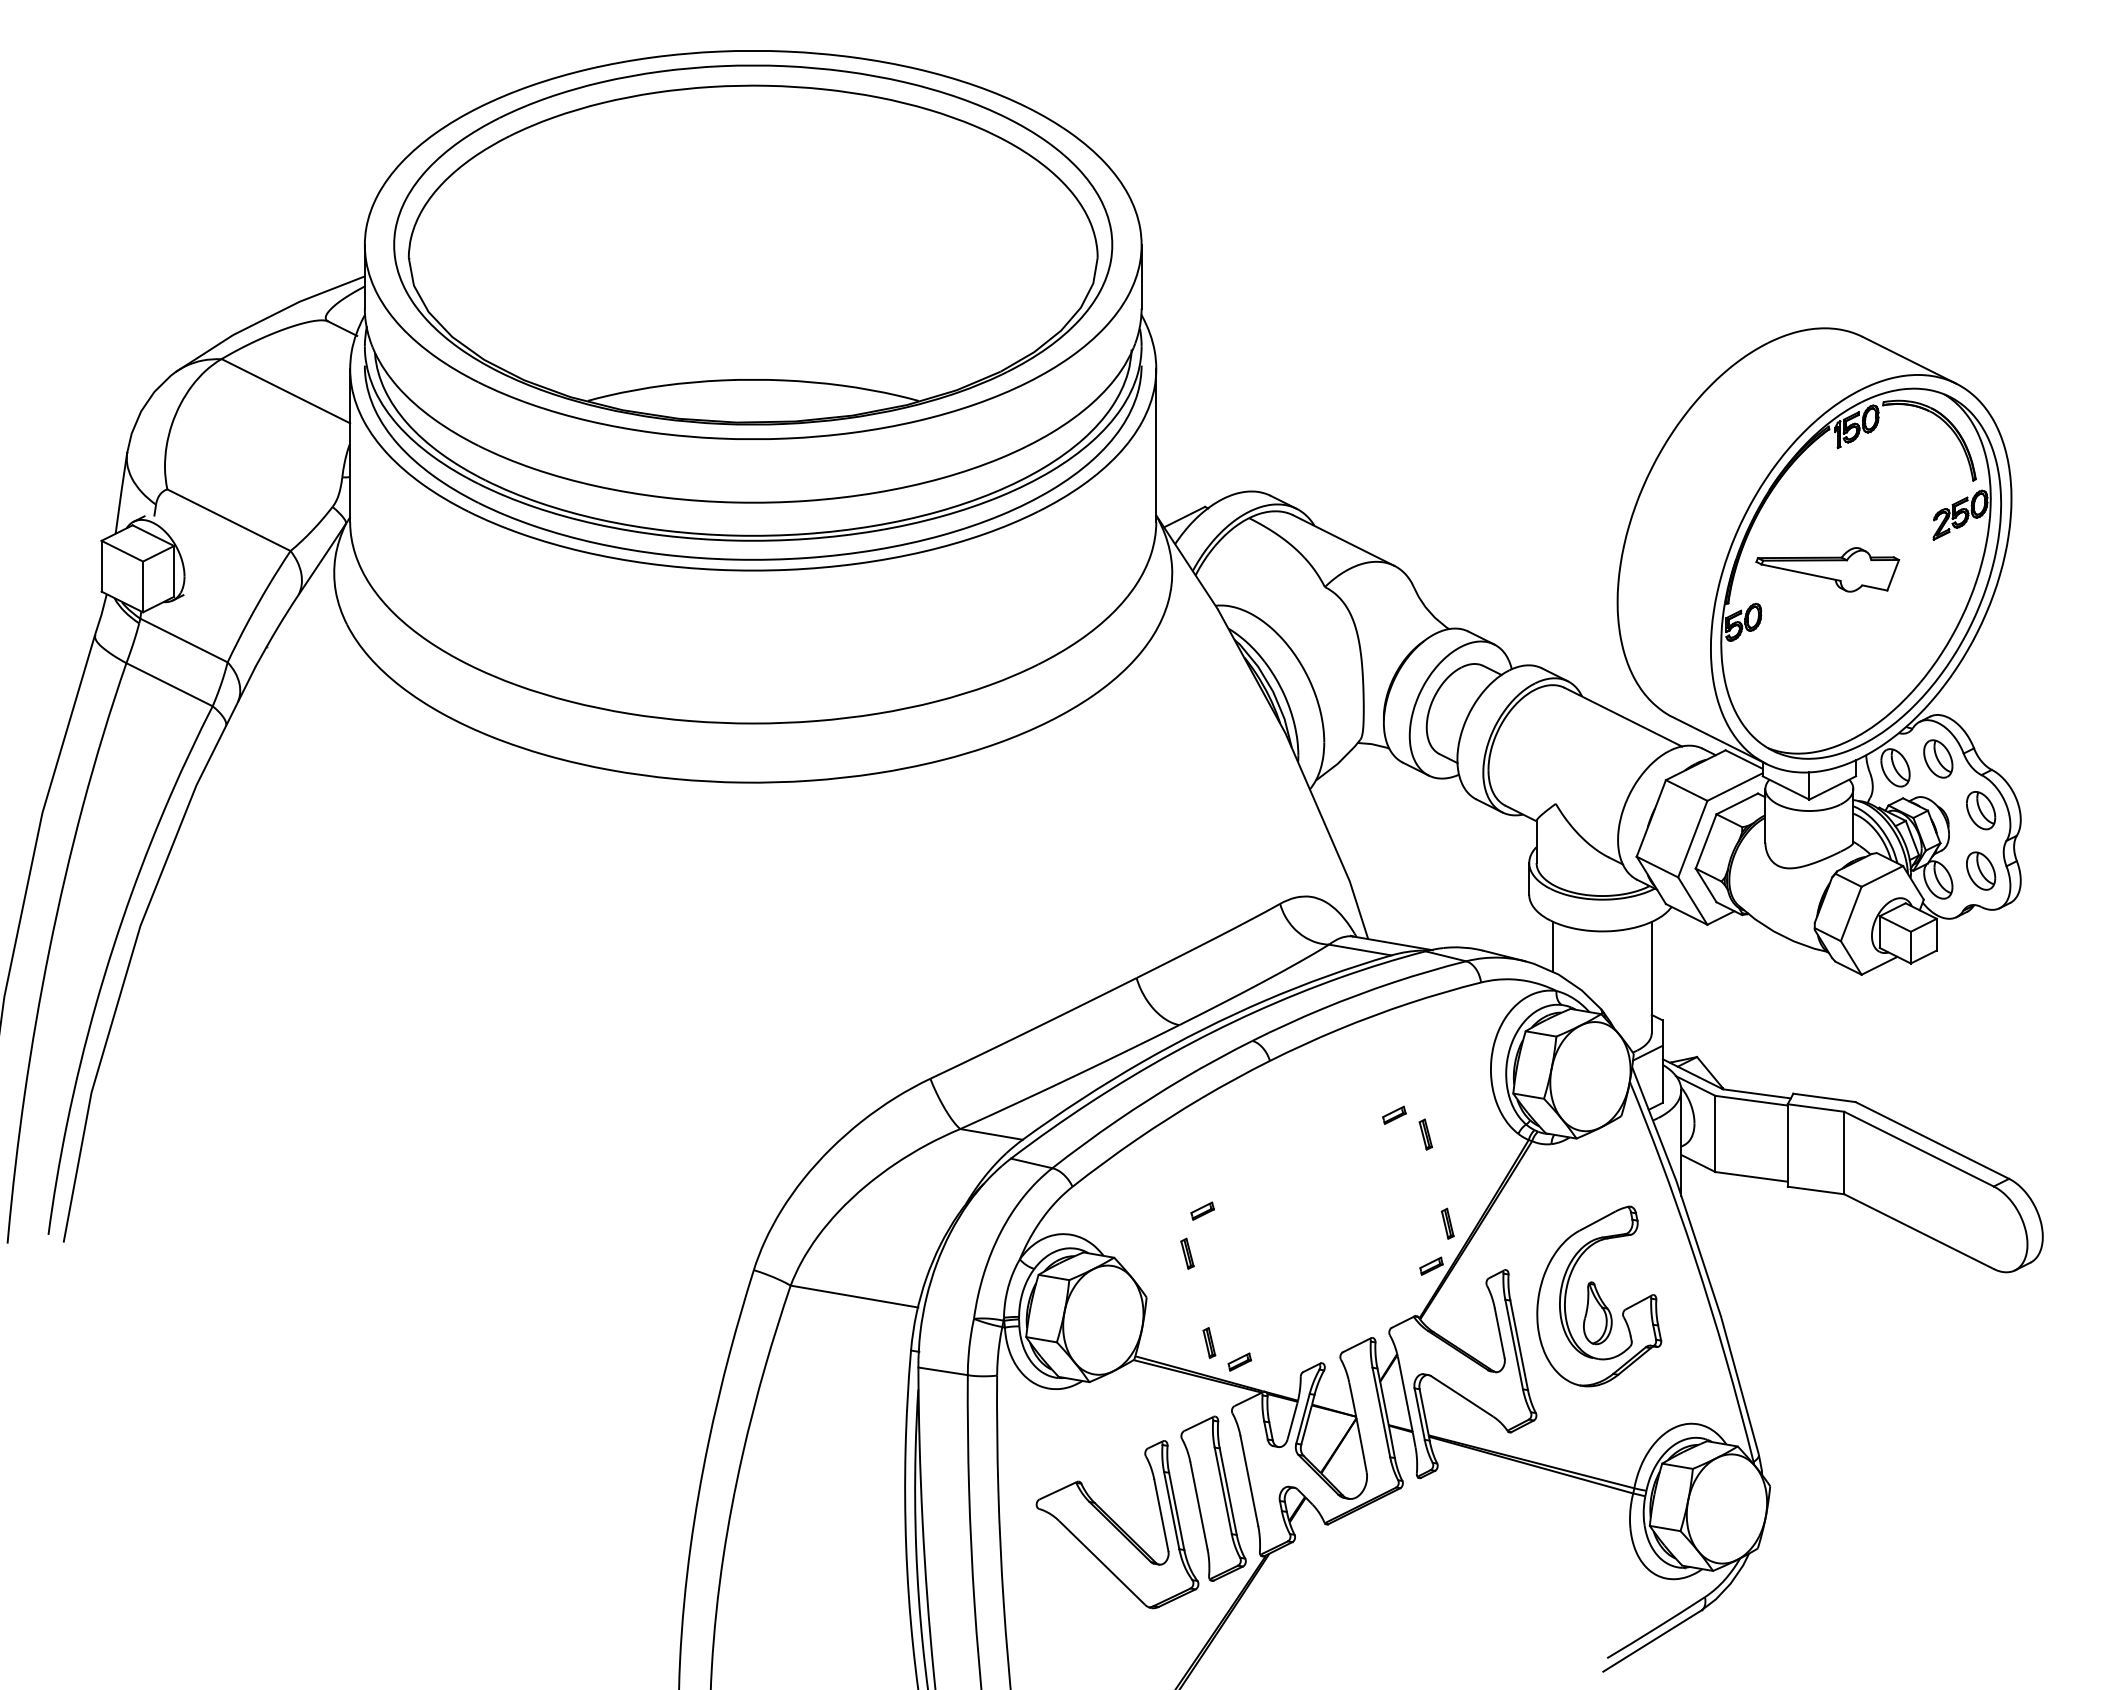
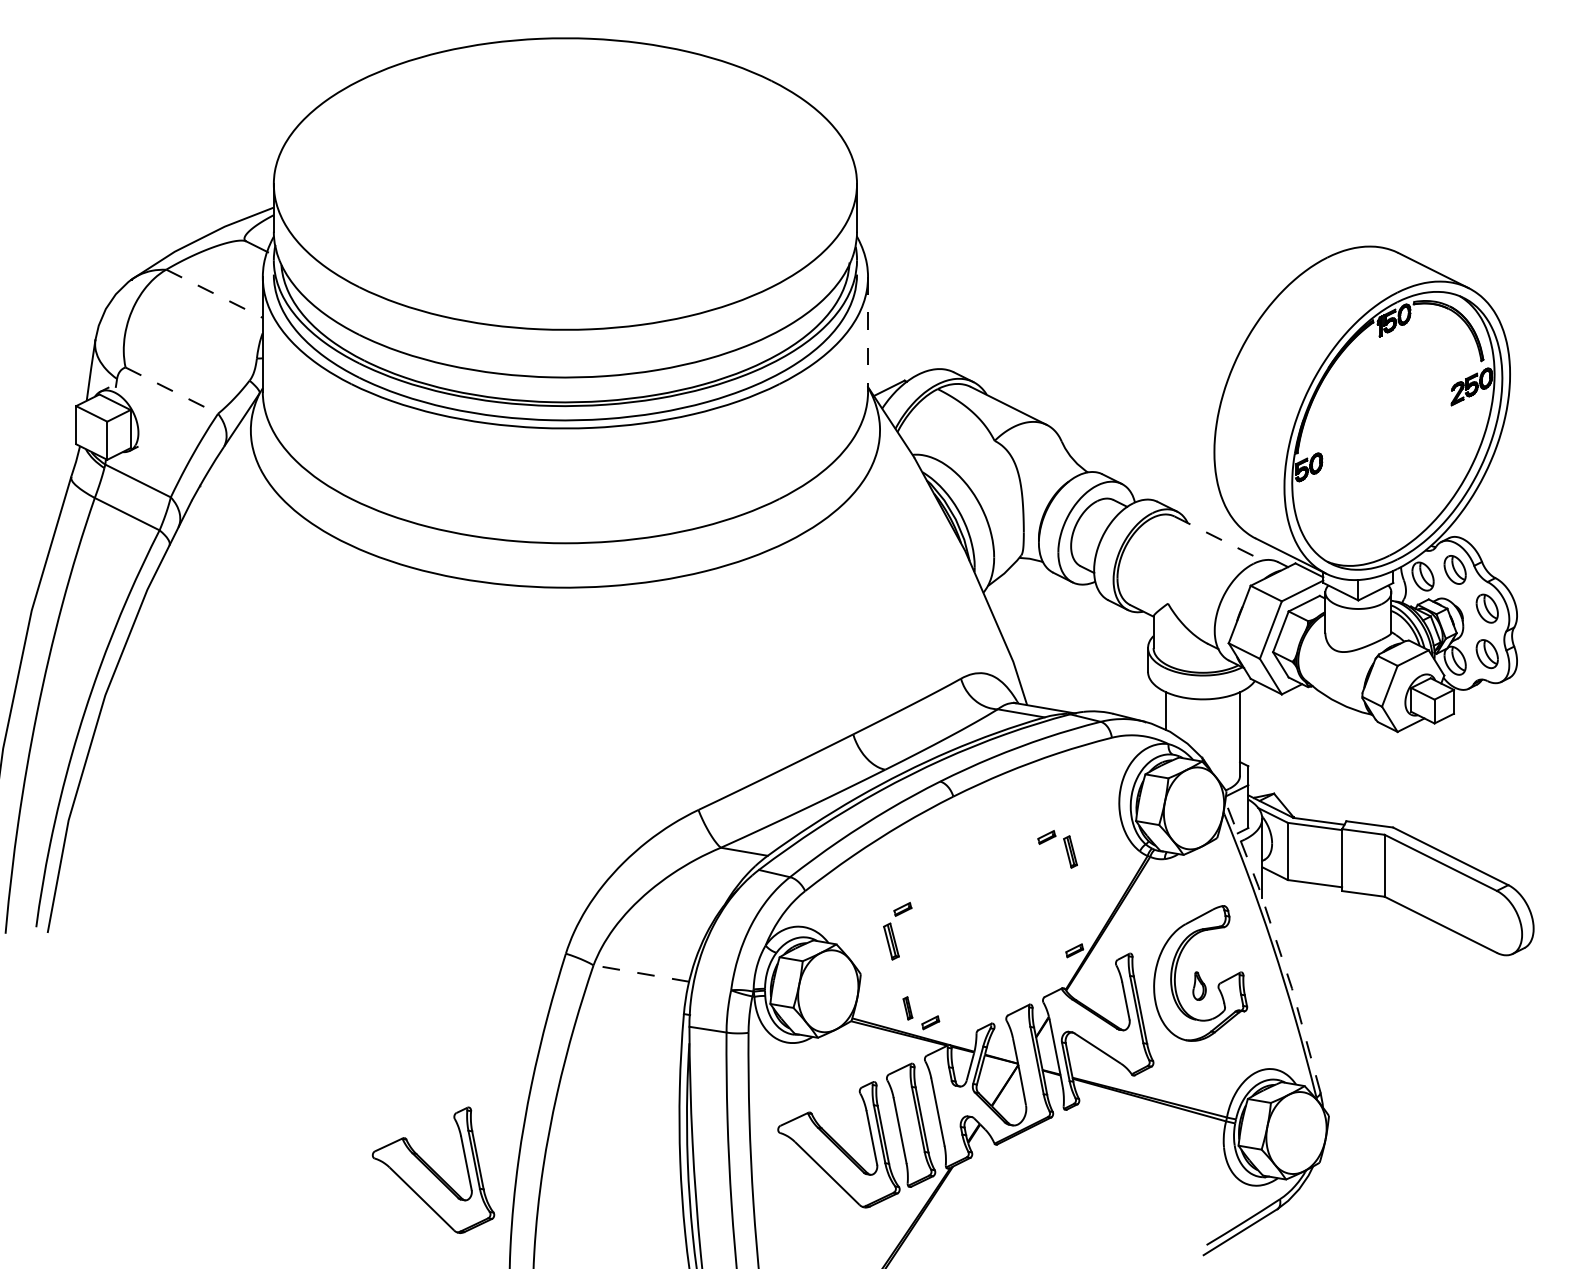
part: (753, 244) -> (565, 183), removed
line: (285, 391) -> (214, 294), solid -> dashed
line: (1156, 446) -> (868, 335), solid -> dashed
line: (229, 520) -> (172, 390), solid -> dashed
part: (1827, 569) -> (1371, 427), removed
line: (1623, 717) -> (1218, 538), solid -> dashed
part: (1425, 1134) -> (1070, 851), size x1.4
part: (1447, 1223) -> (1086, 918), removed
part: (1187, 1253) -> (891, 941), size x1.6
line: (1702, 1258) -> (1278, 944), solid -> dashed
line: (854, 1296) -> (641, 973), solid -> dashed
part: (1597, 1313) -> (1199, 986), size x0.6
part: (577, 1558) -> (433, 1170), added

